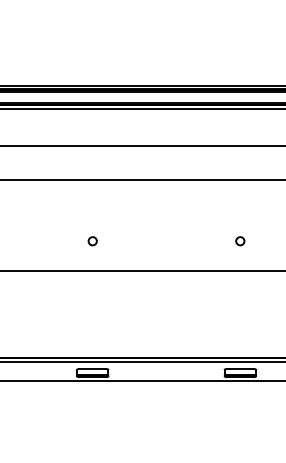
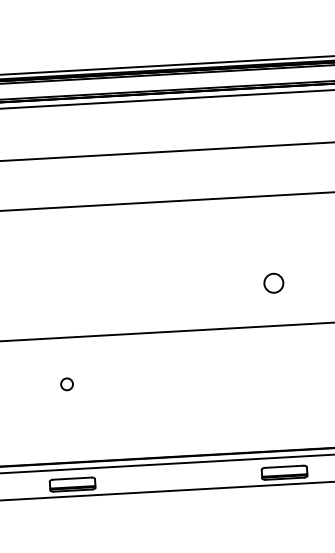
circle: (92, 241) -> (66, 384), moved
circle: (240, 241) -> (274, 283), size x1.6

